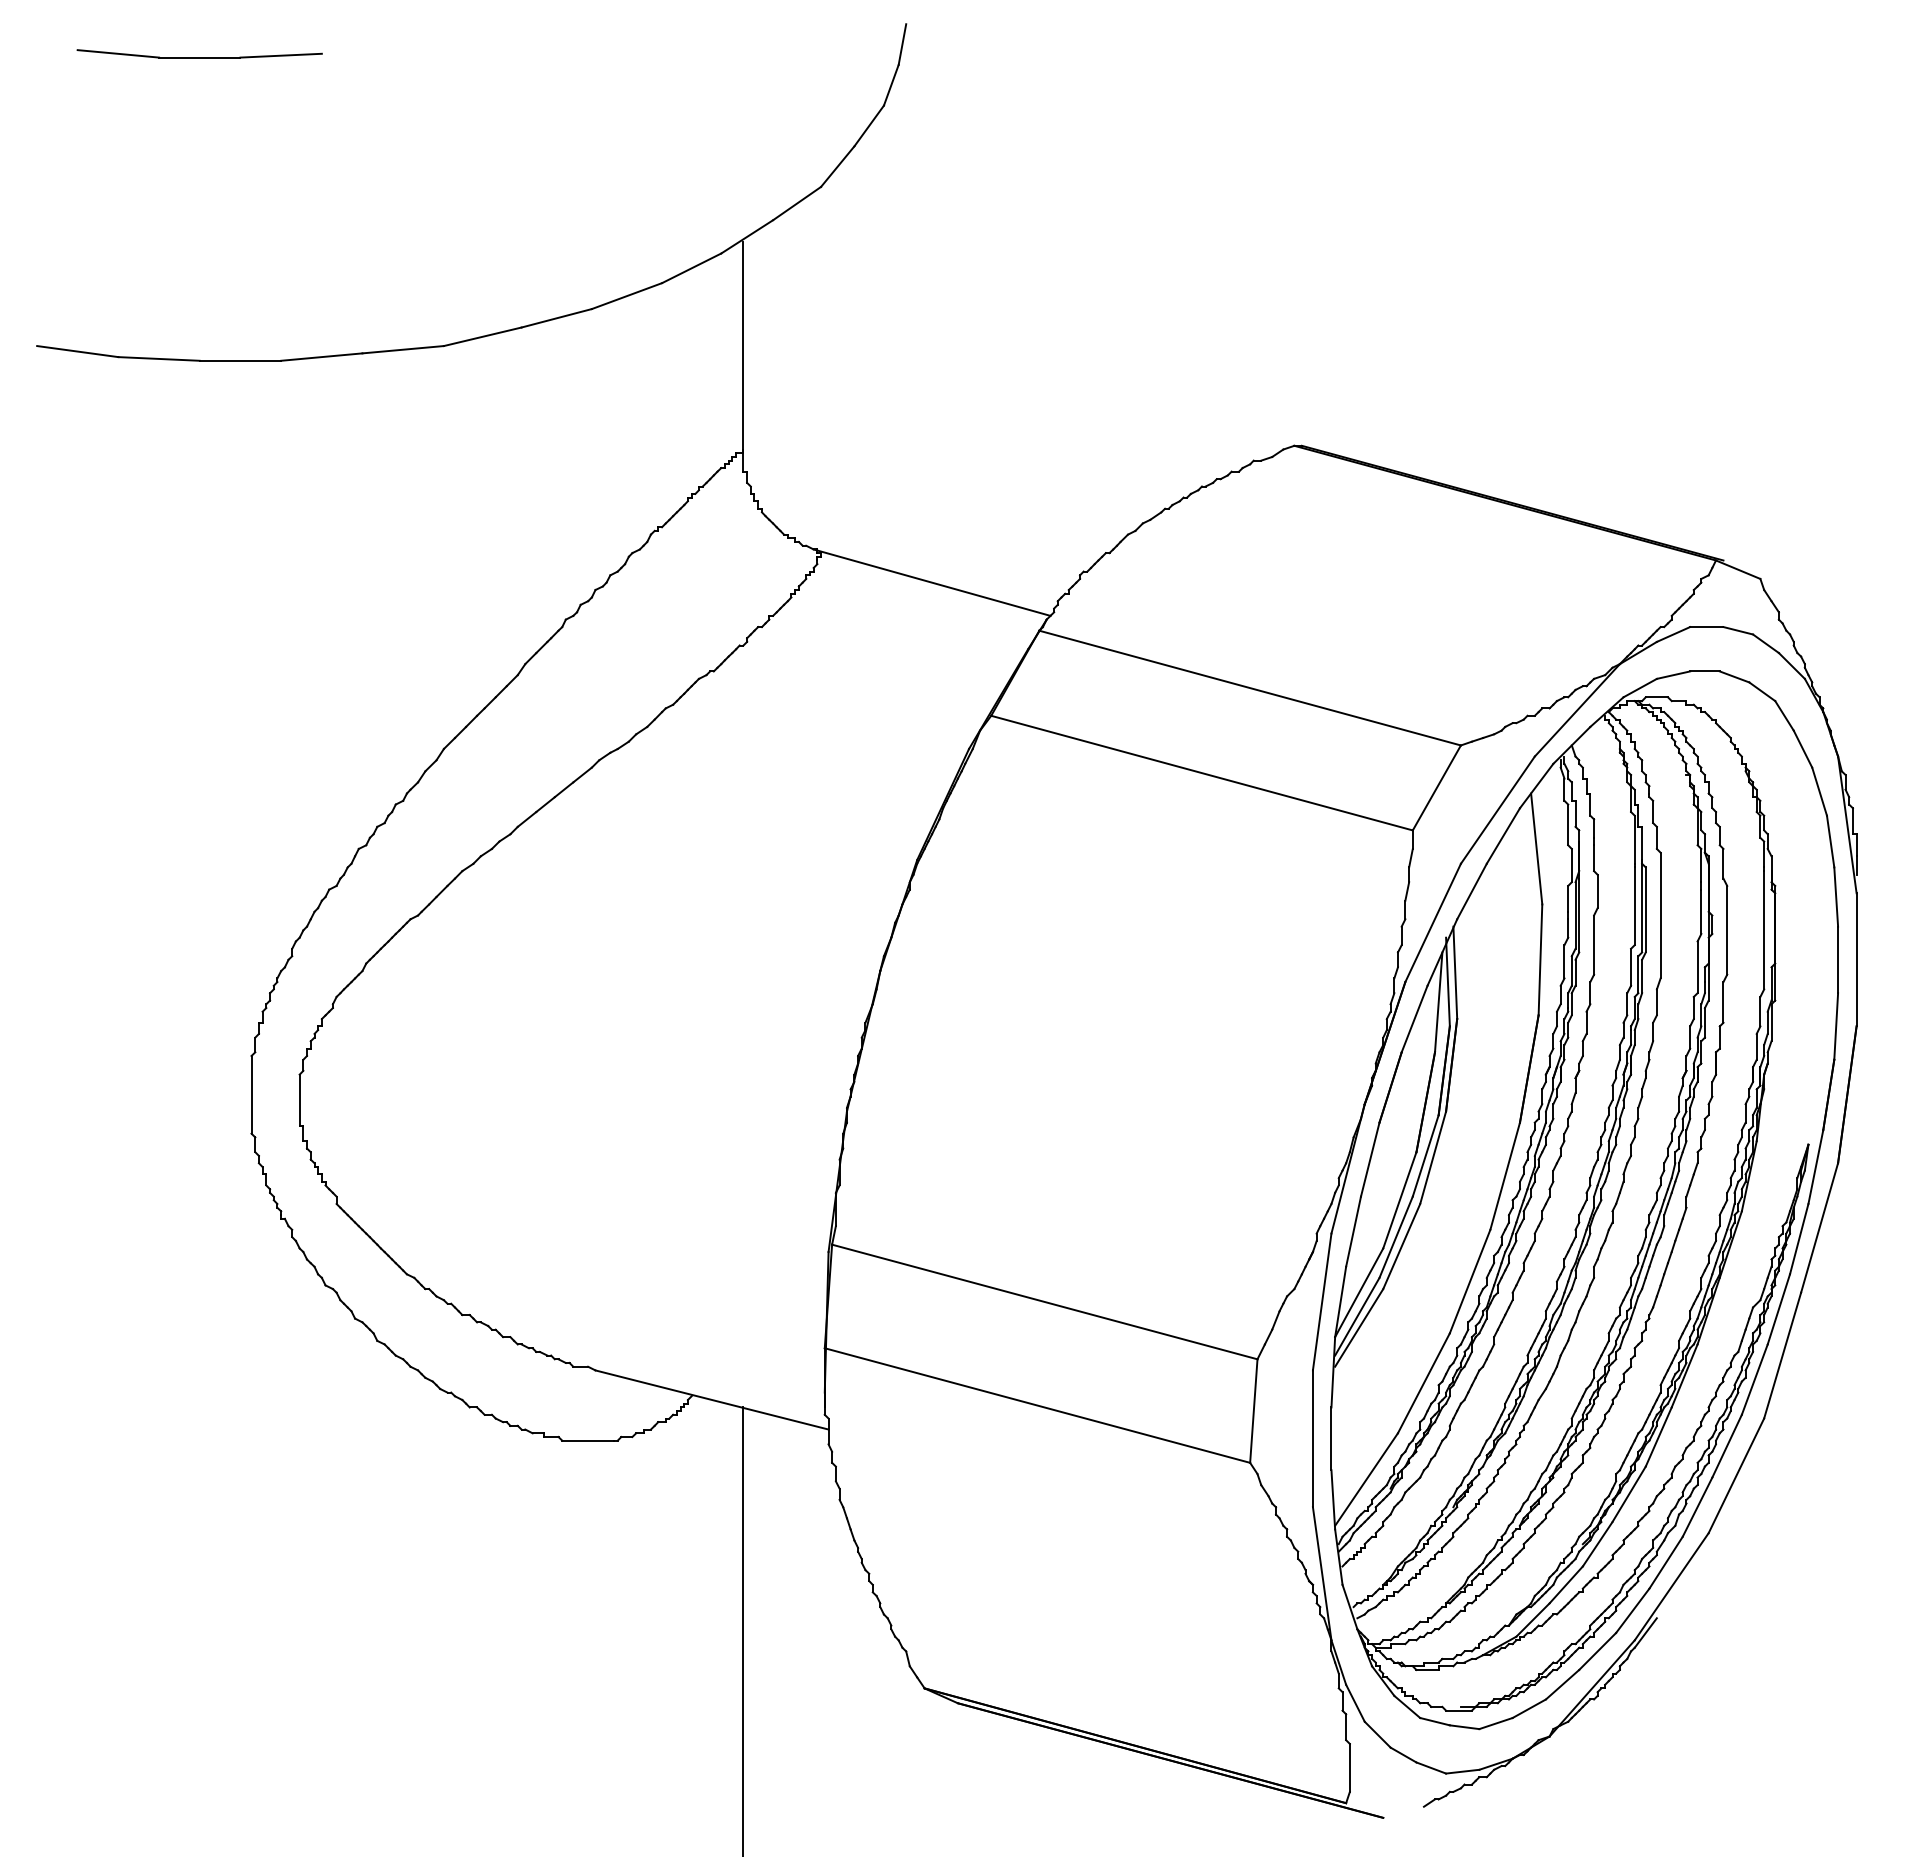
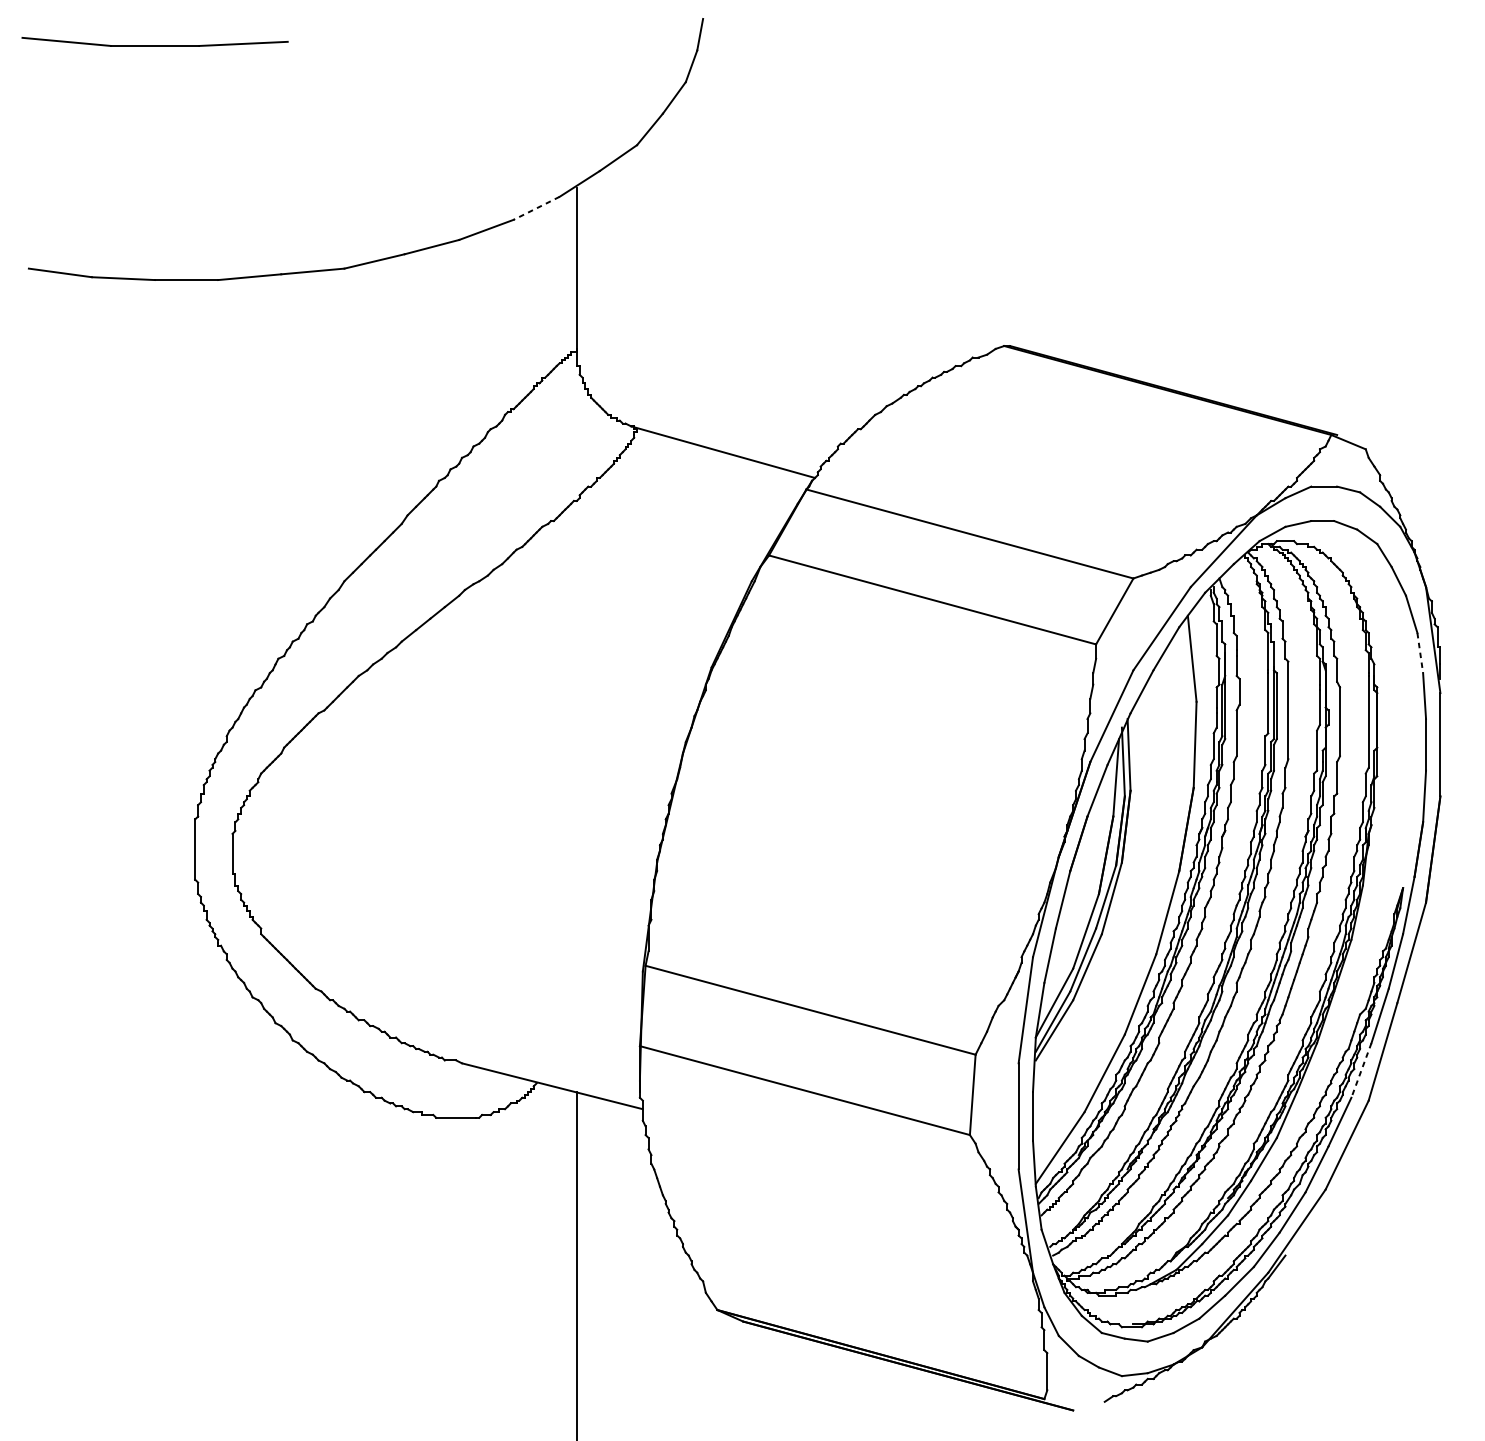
part: (199, 53) -> (154, 41), size x1.4
line: (691, 268) -> (536, 208), solid -> dashed
line: (1830, 842) -> (1420, 653), solid -> dashed
line: (1754, 1380) -> (1361, 1071), solid -> dashed

